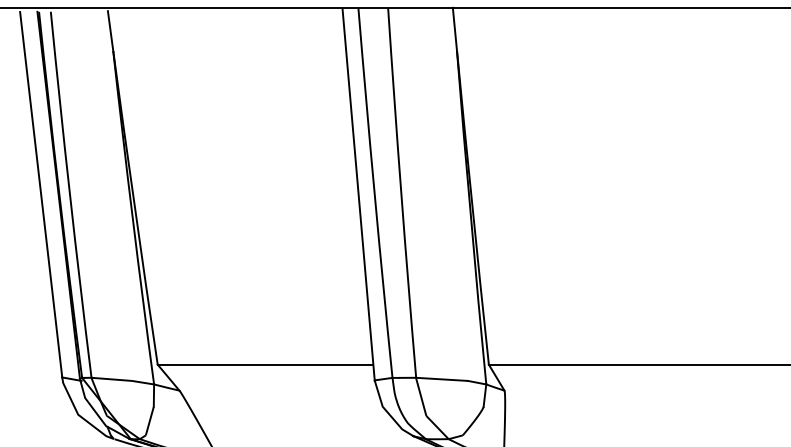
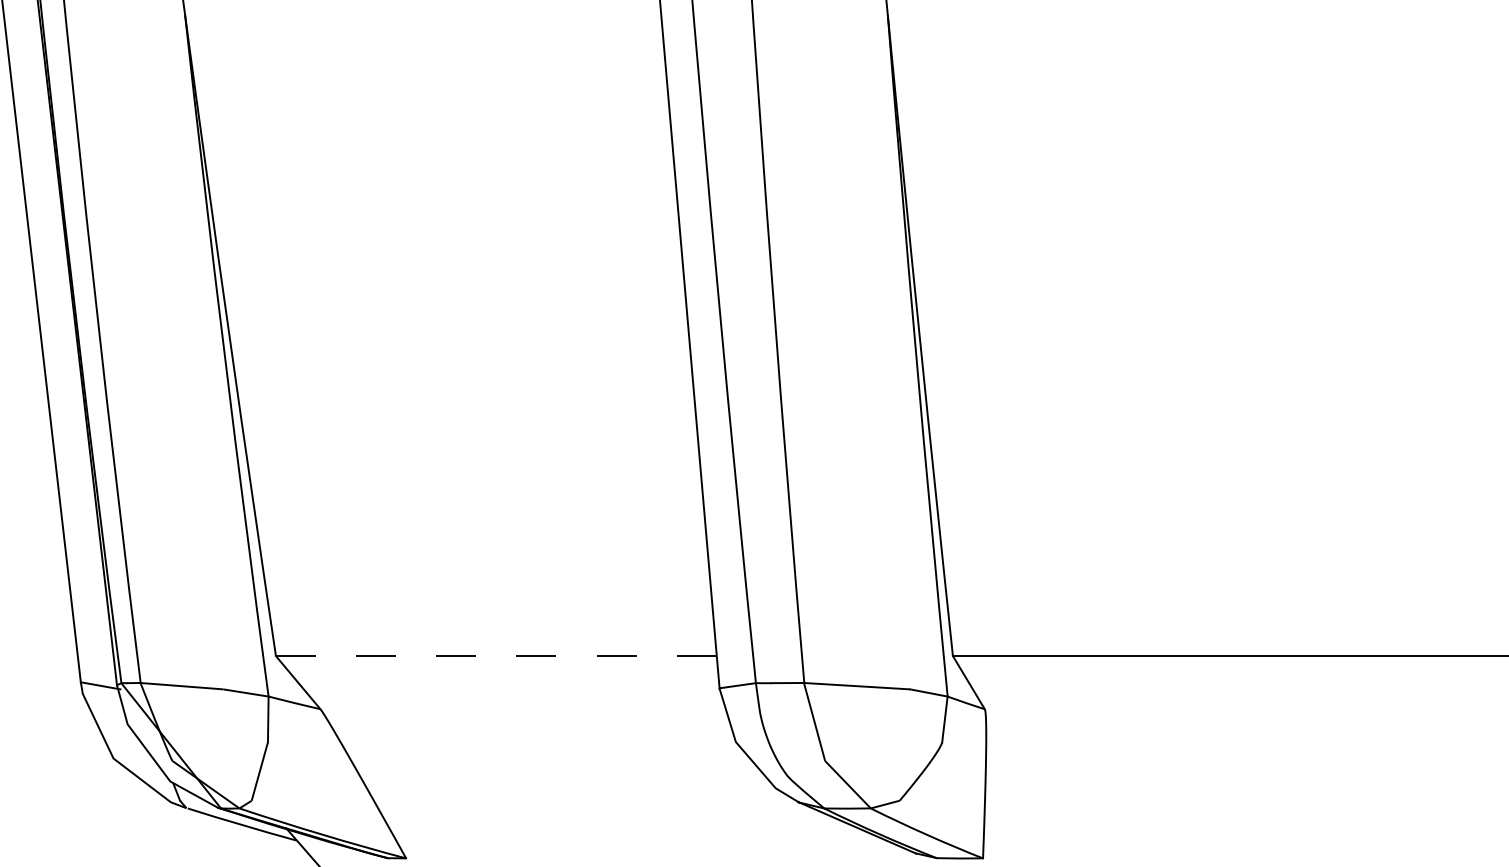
line: (265, 364) -> (496, 655), solid -> dashed

